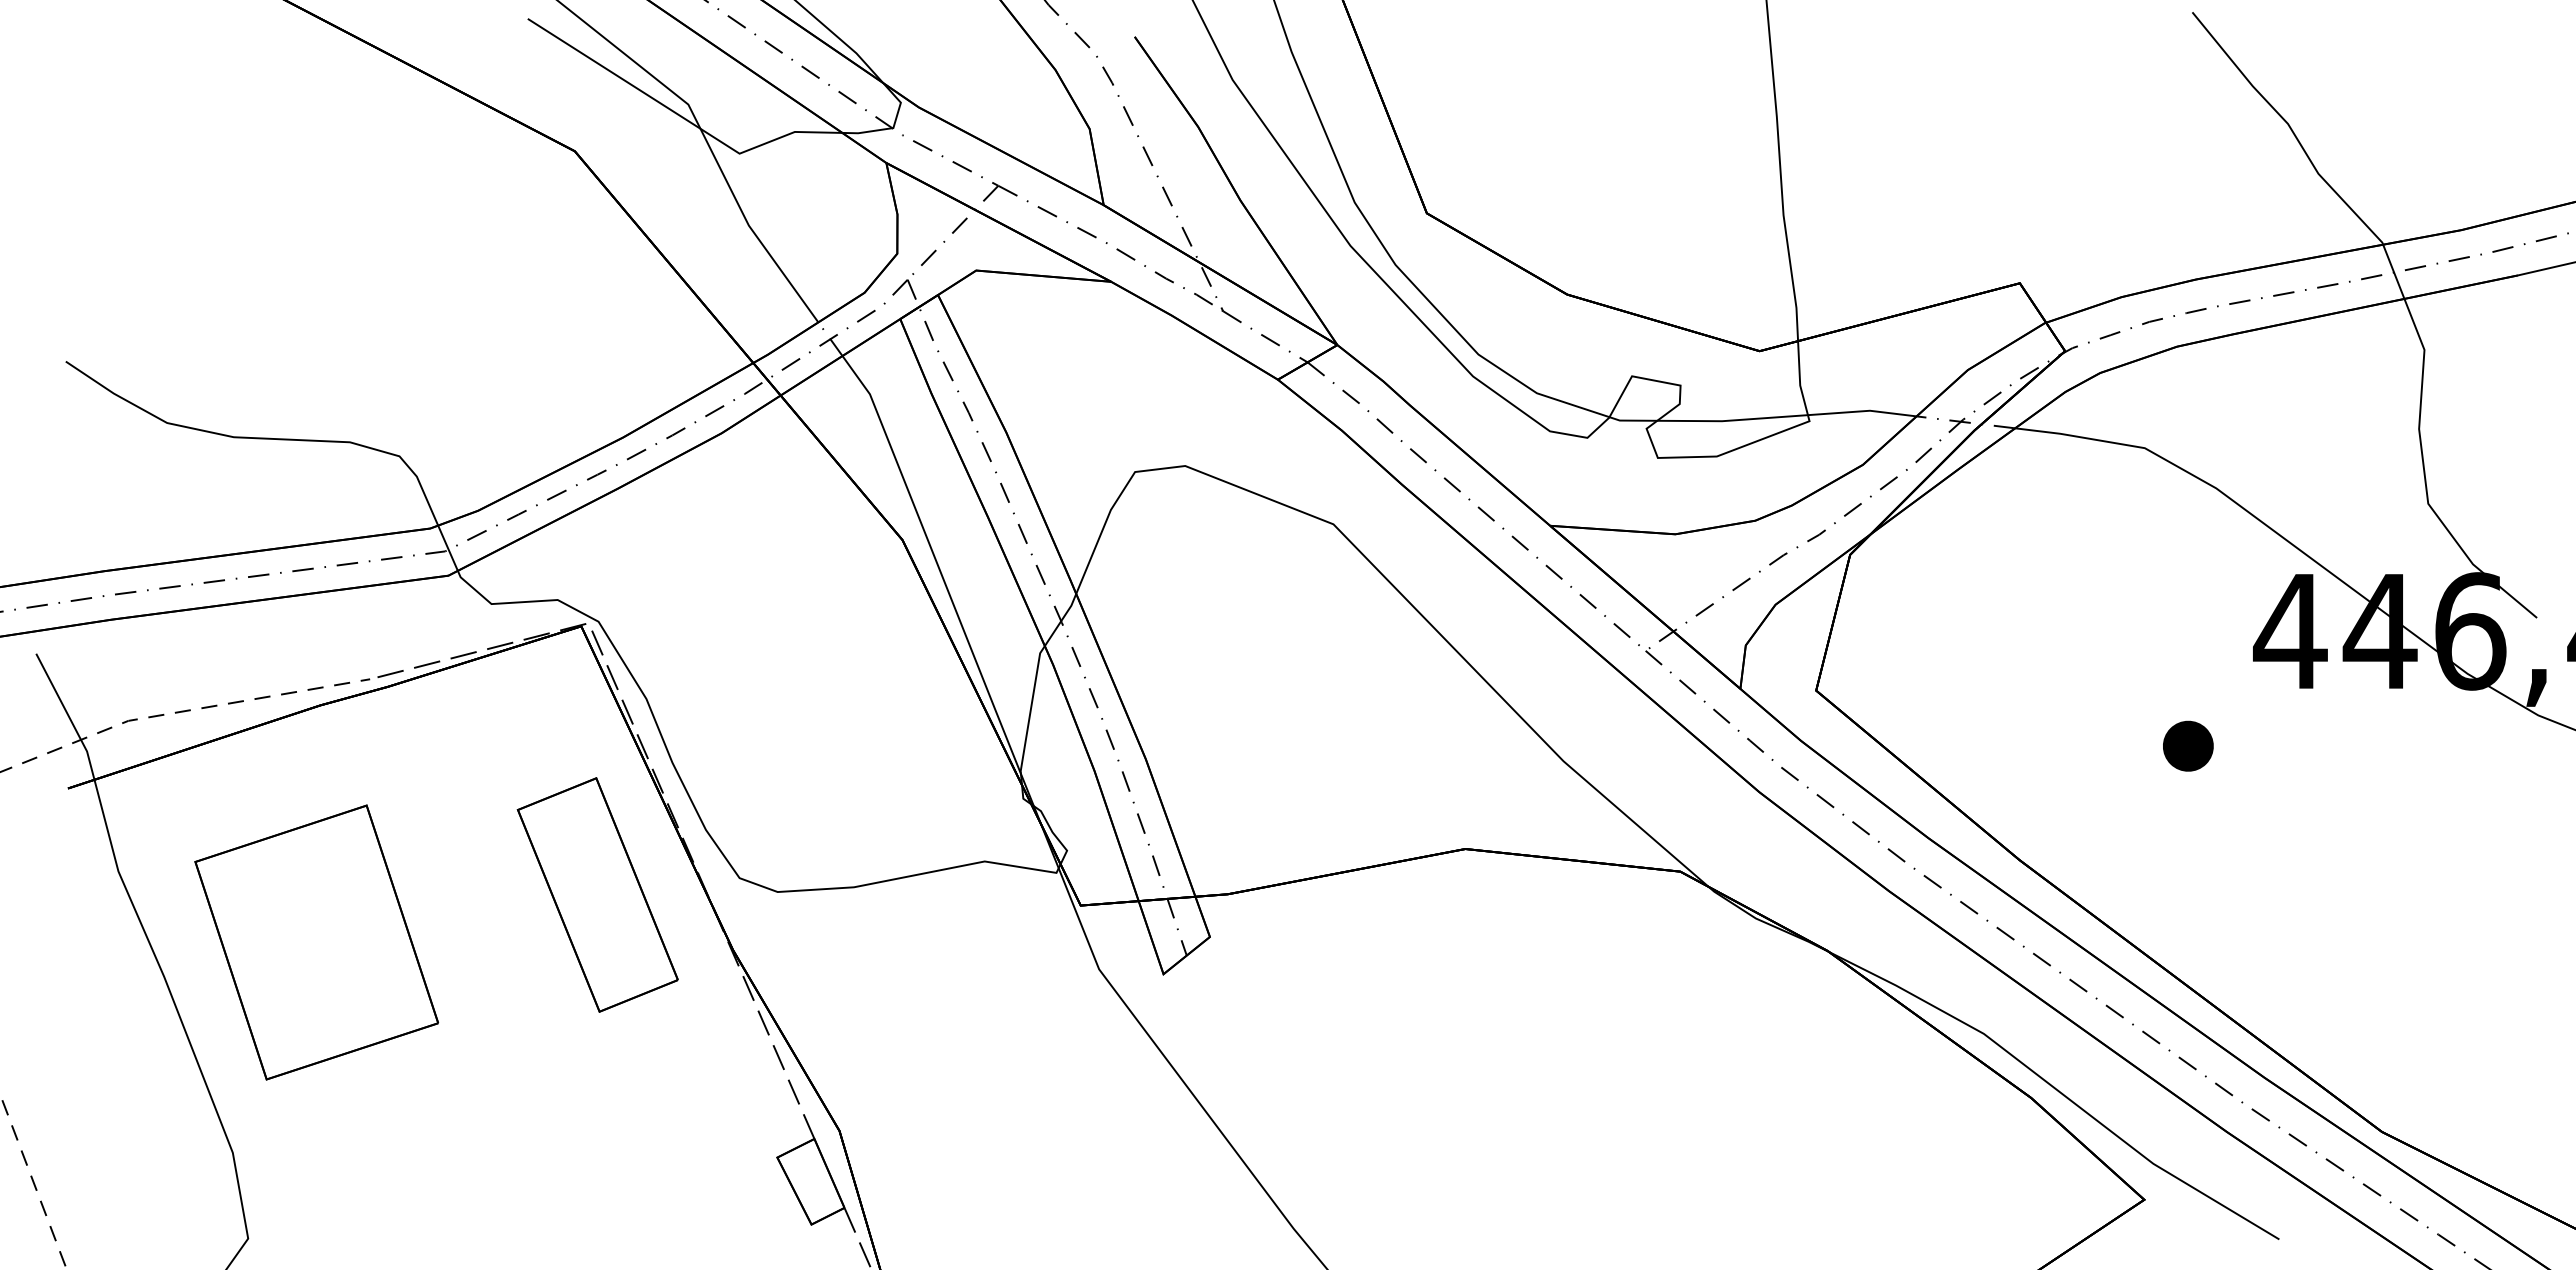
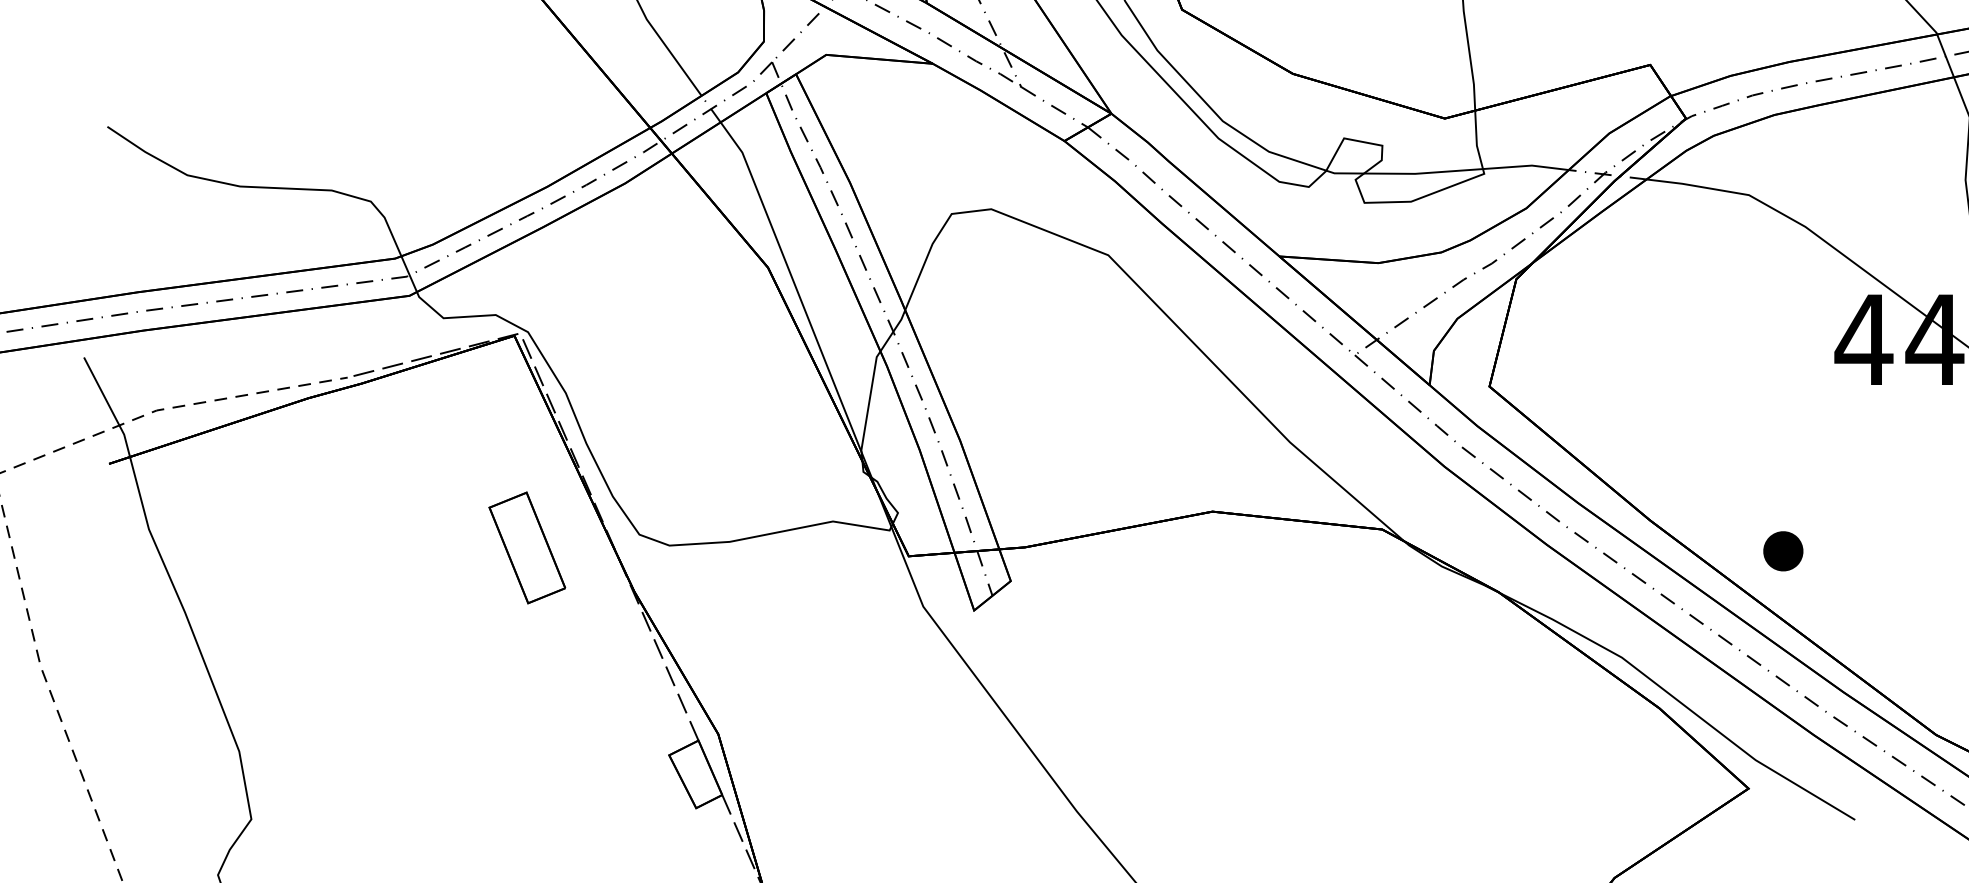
part: (2188, 745) -> (1783, 550), moved
part: (597, 894) -> (527, 547), size x0.6
part: (316, 942) -> (305, 585), removed

